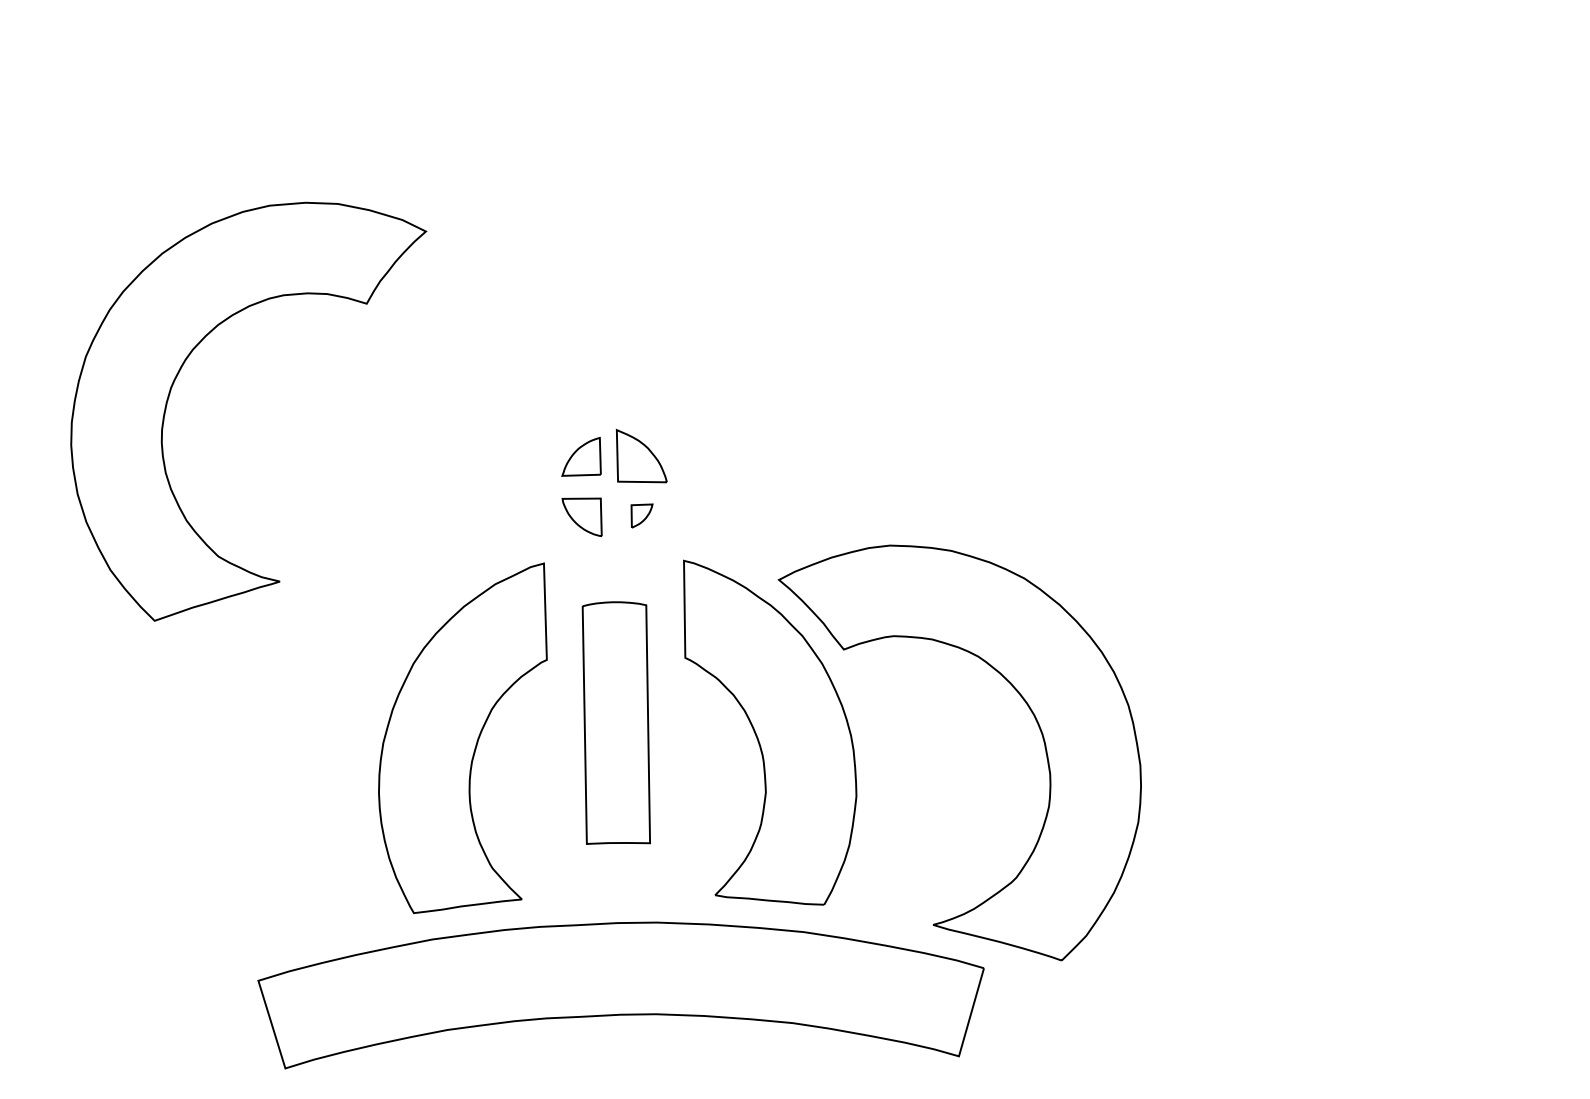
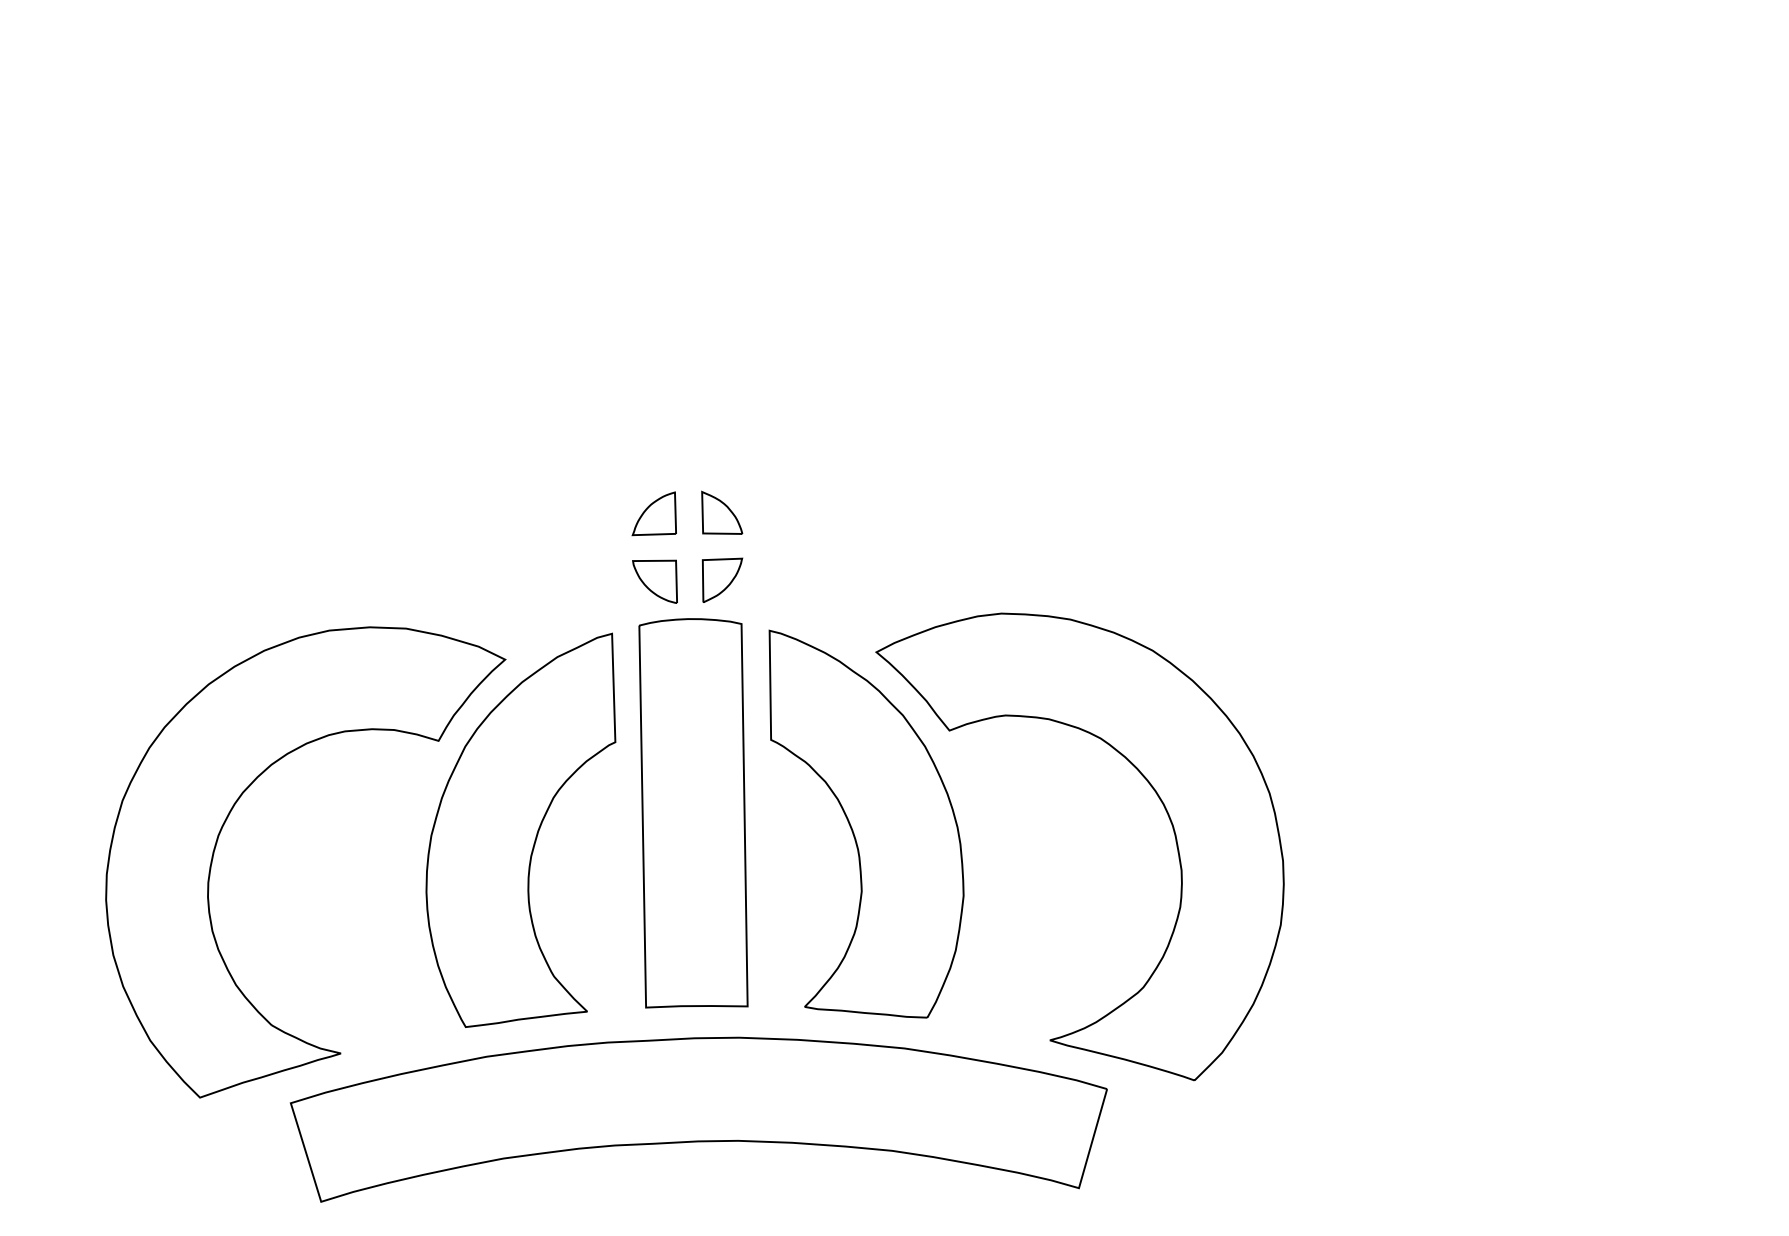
part: (180, 371) -> (229, 817), moved
part: (641, 455) -> (721, 512), size x0.71
part: (641, 515) -> (721, 579), size x1.67
part: (616, 722) -> (693, 812), size x1.43

